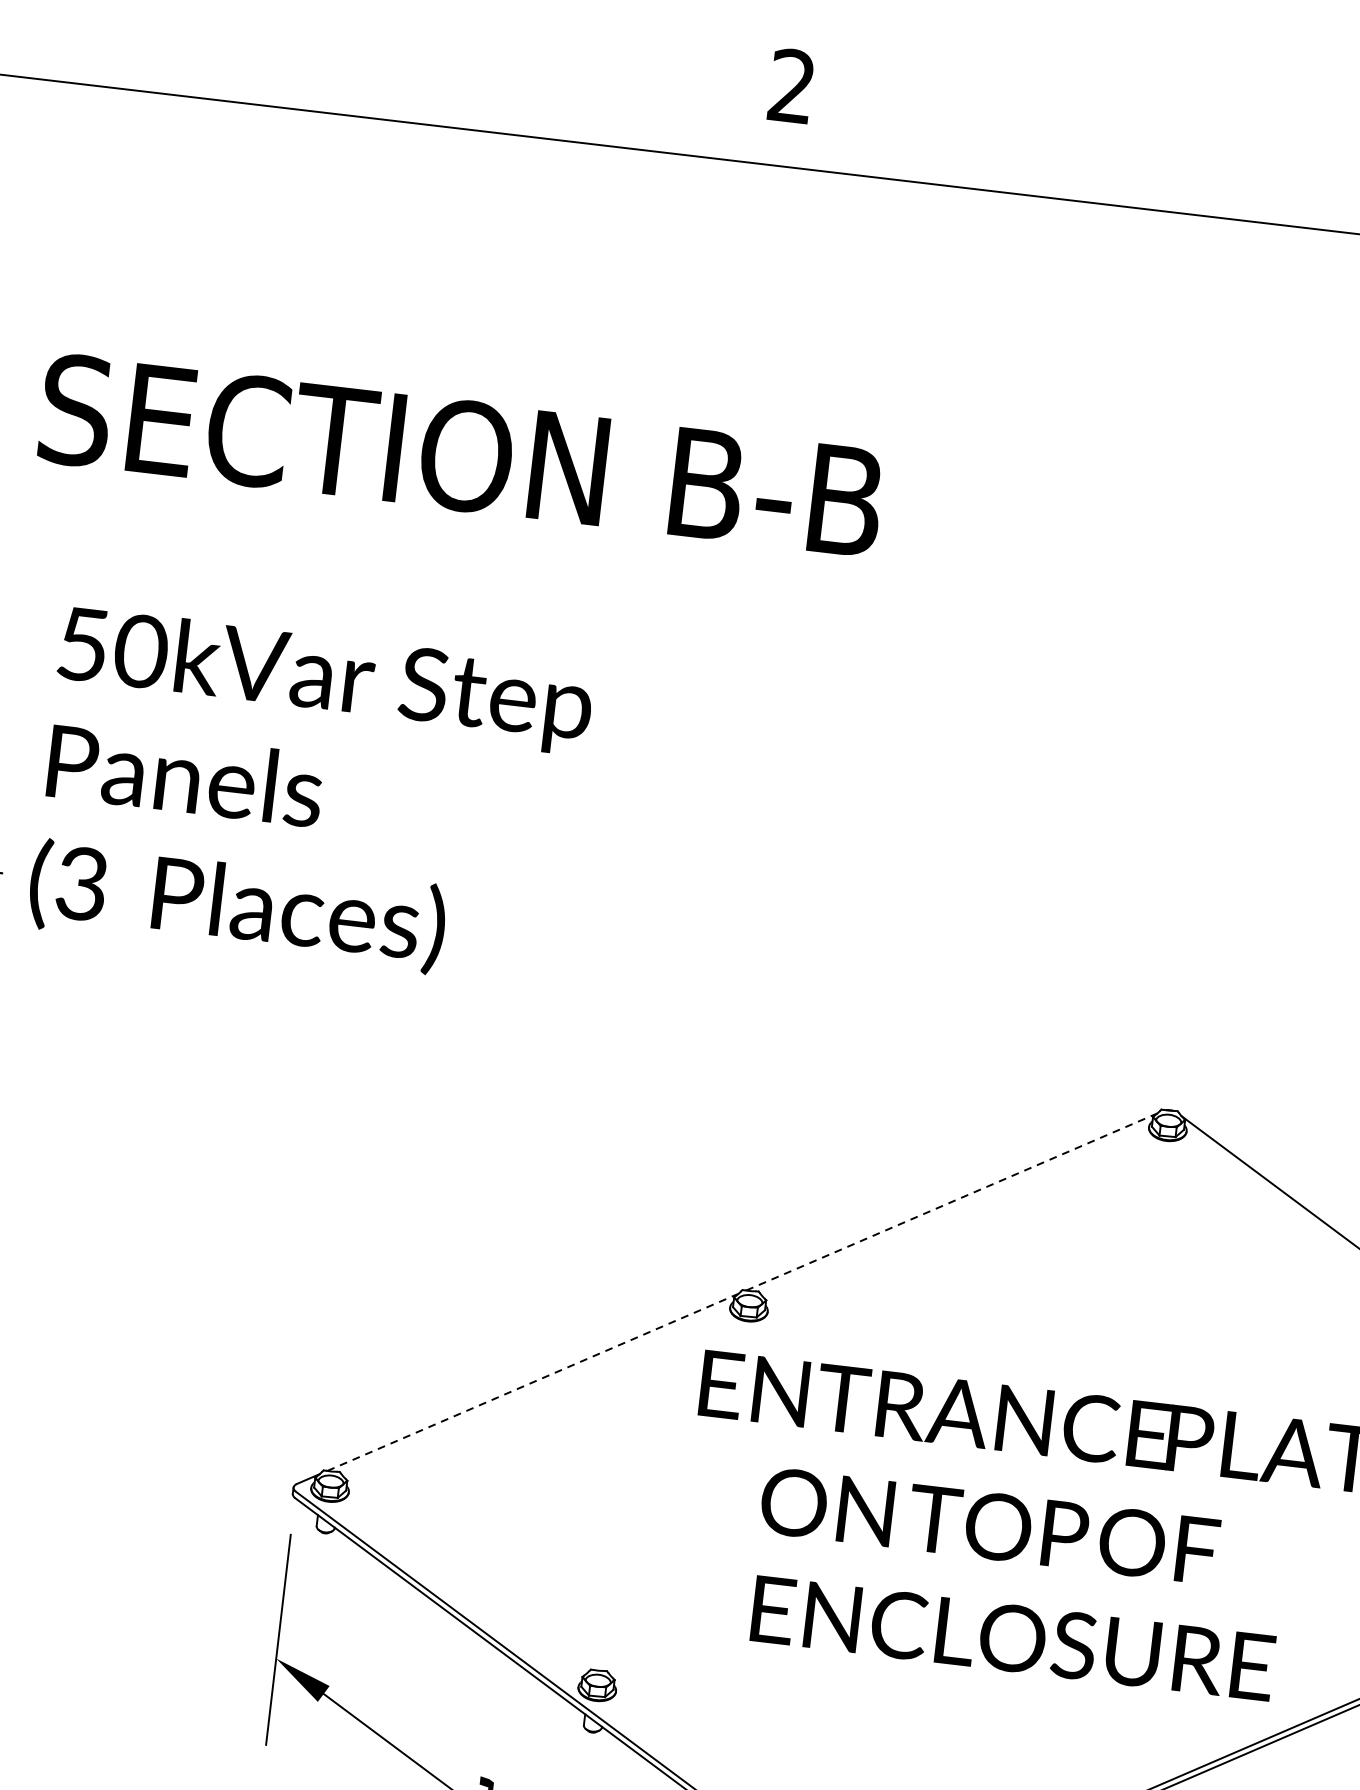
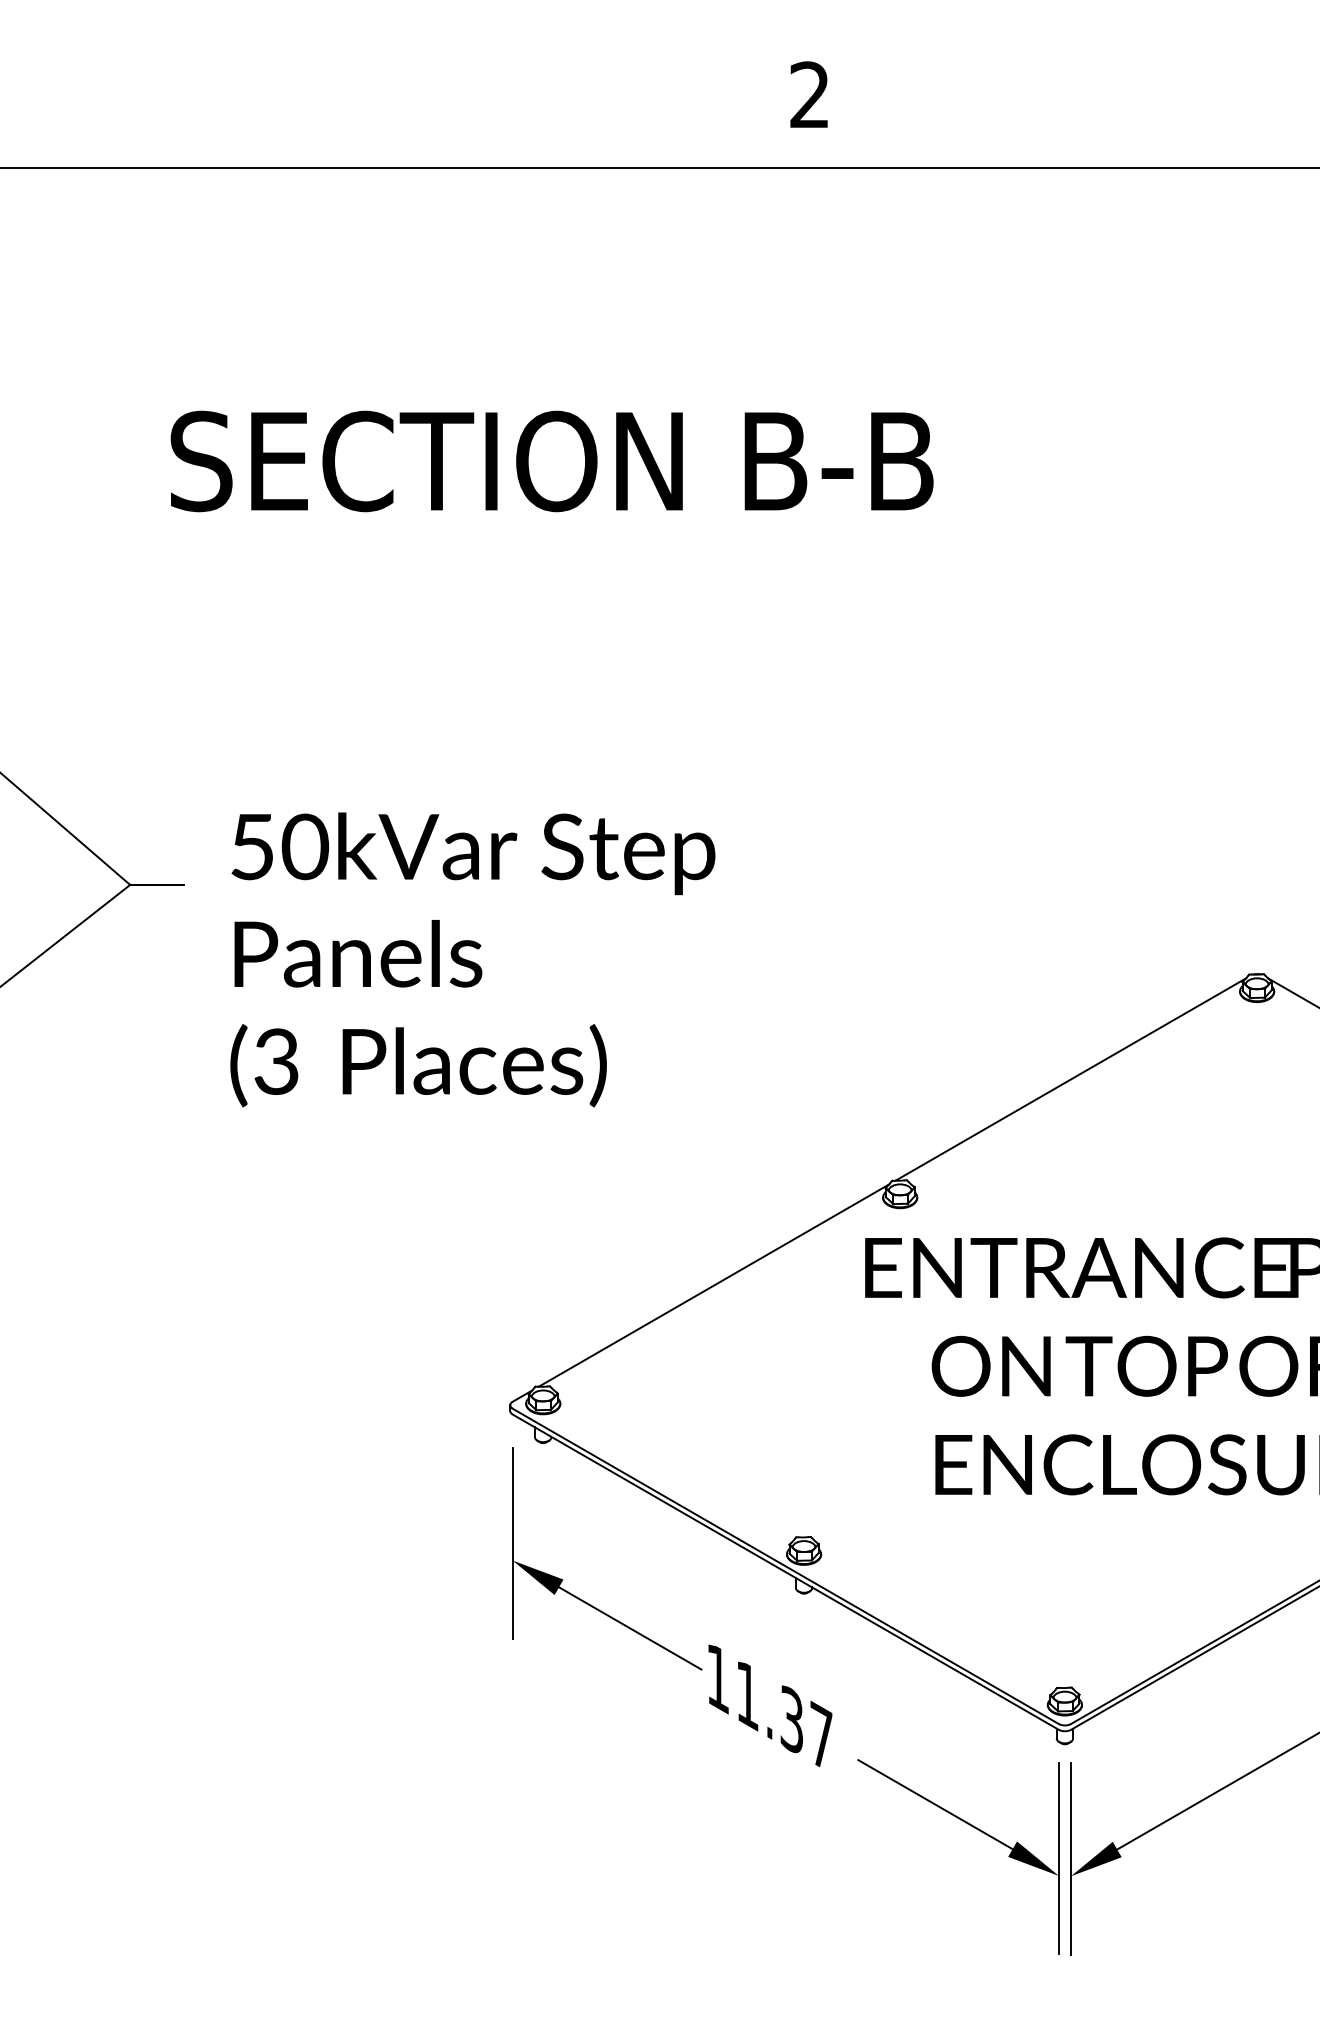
text: (310, 796) -> (472, 959), moved
line: (952, 1202) -> (1071, 1079), dashed -> solid
line: (533, 1382) -> (714, 1285), dashed -> solid

